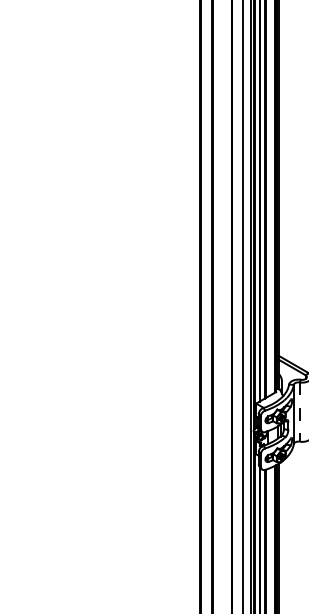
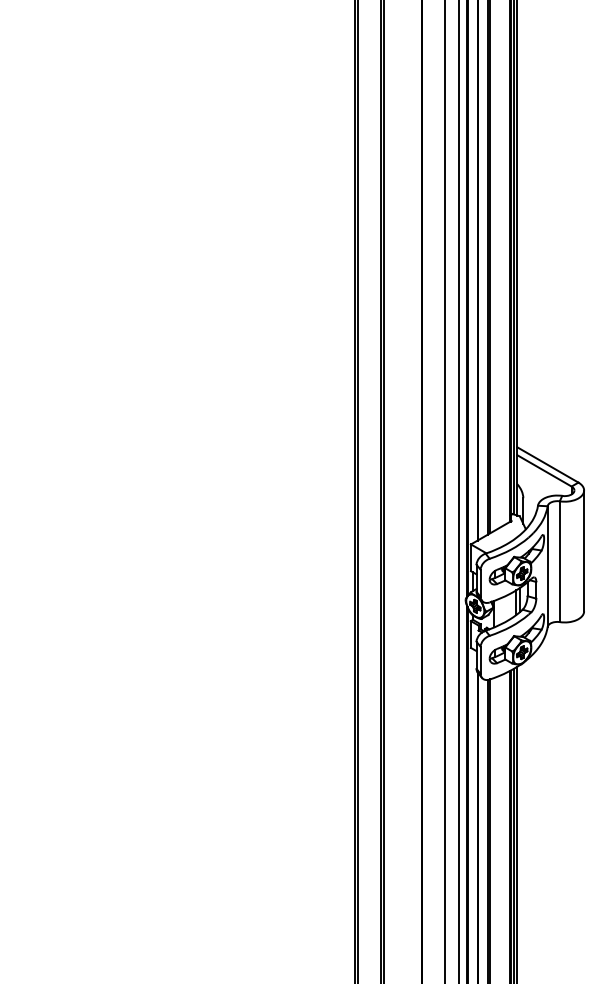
line: (299, 412) -> (559, 562), dashed -> solid

